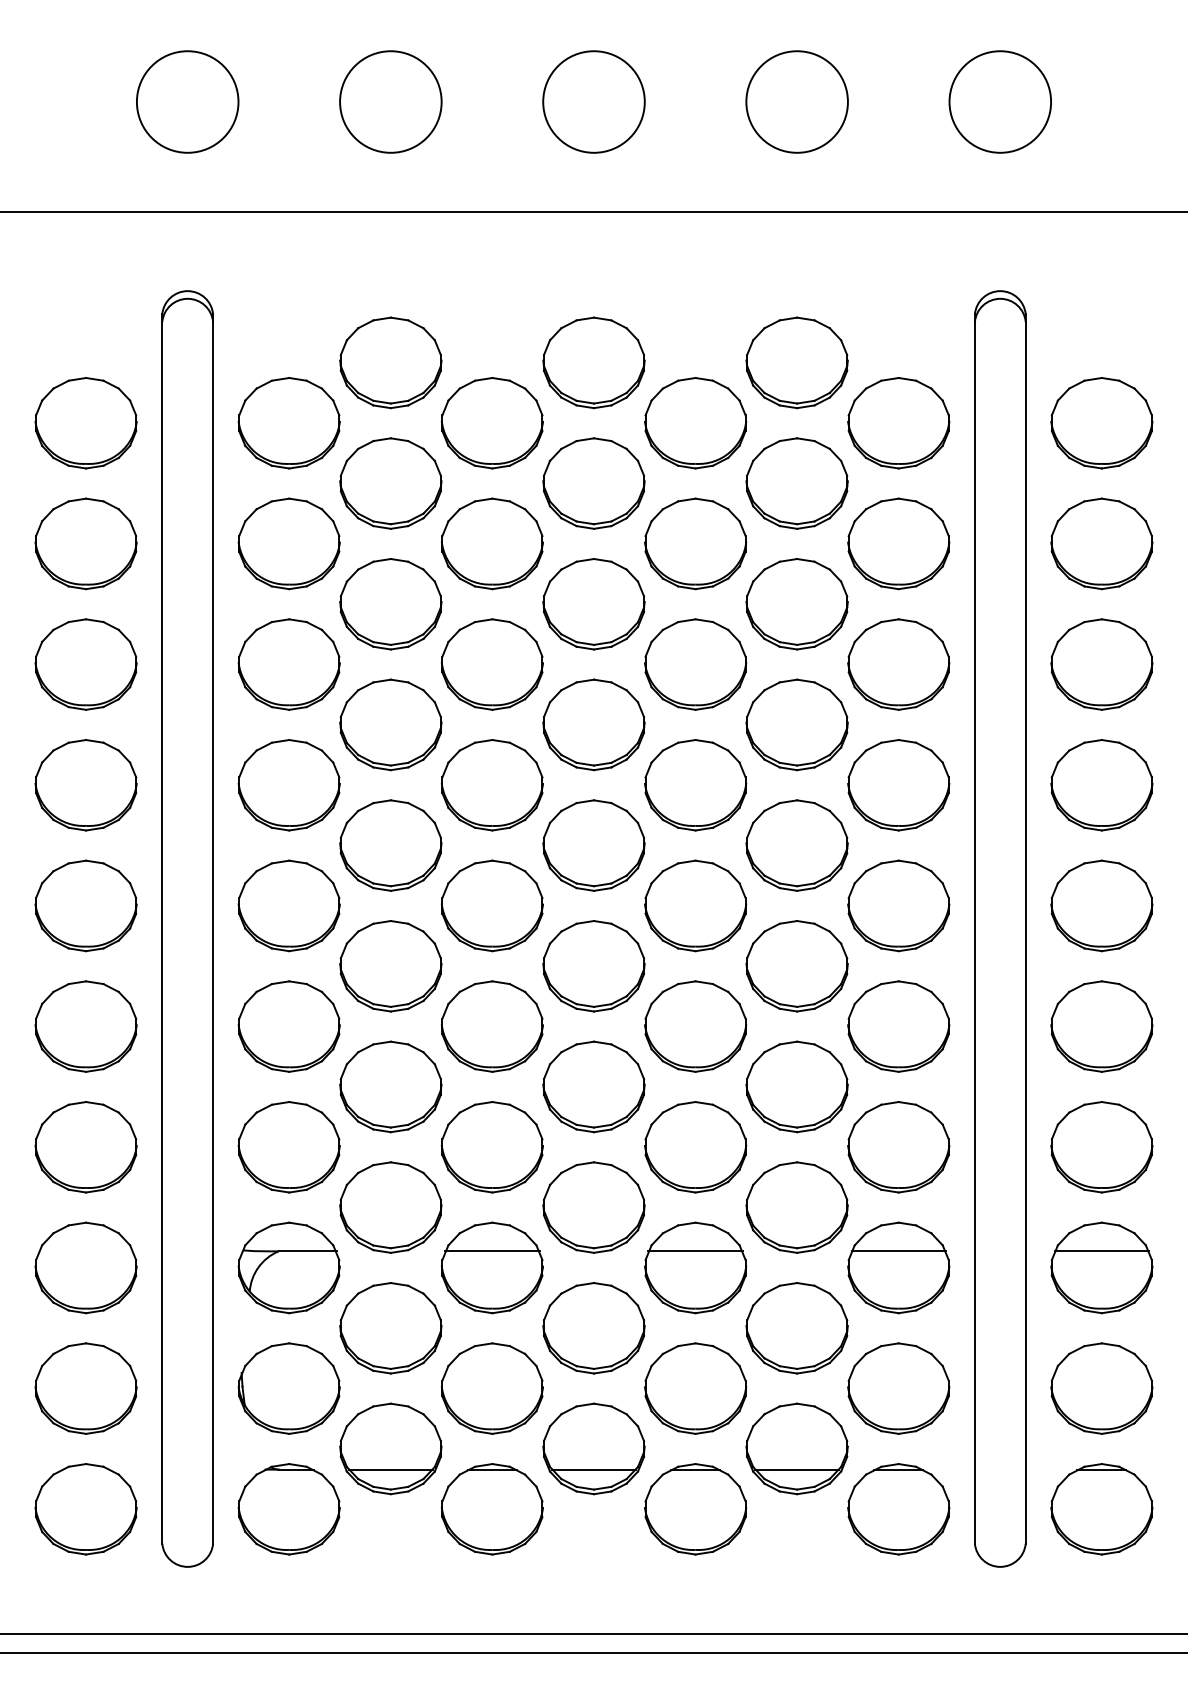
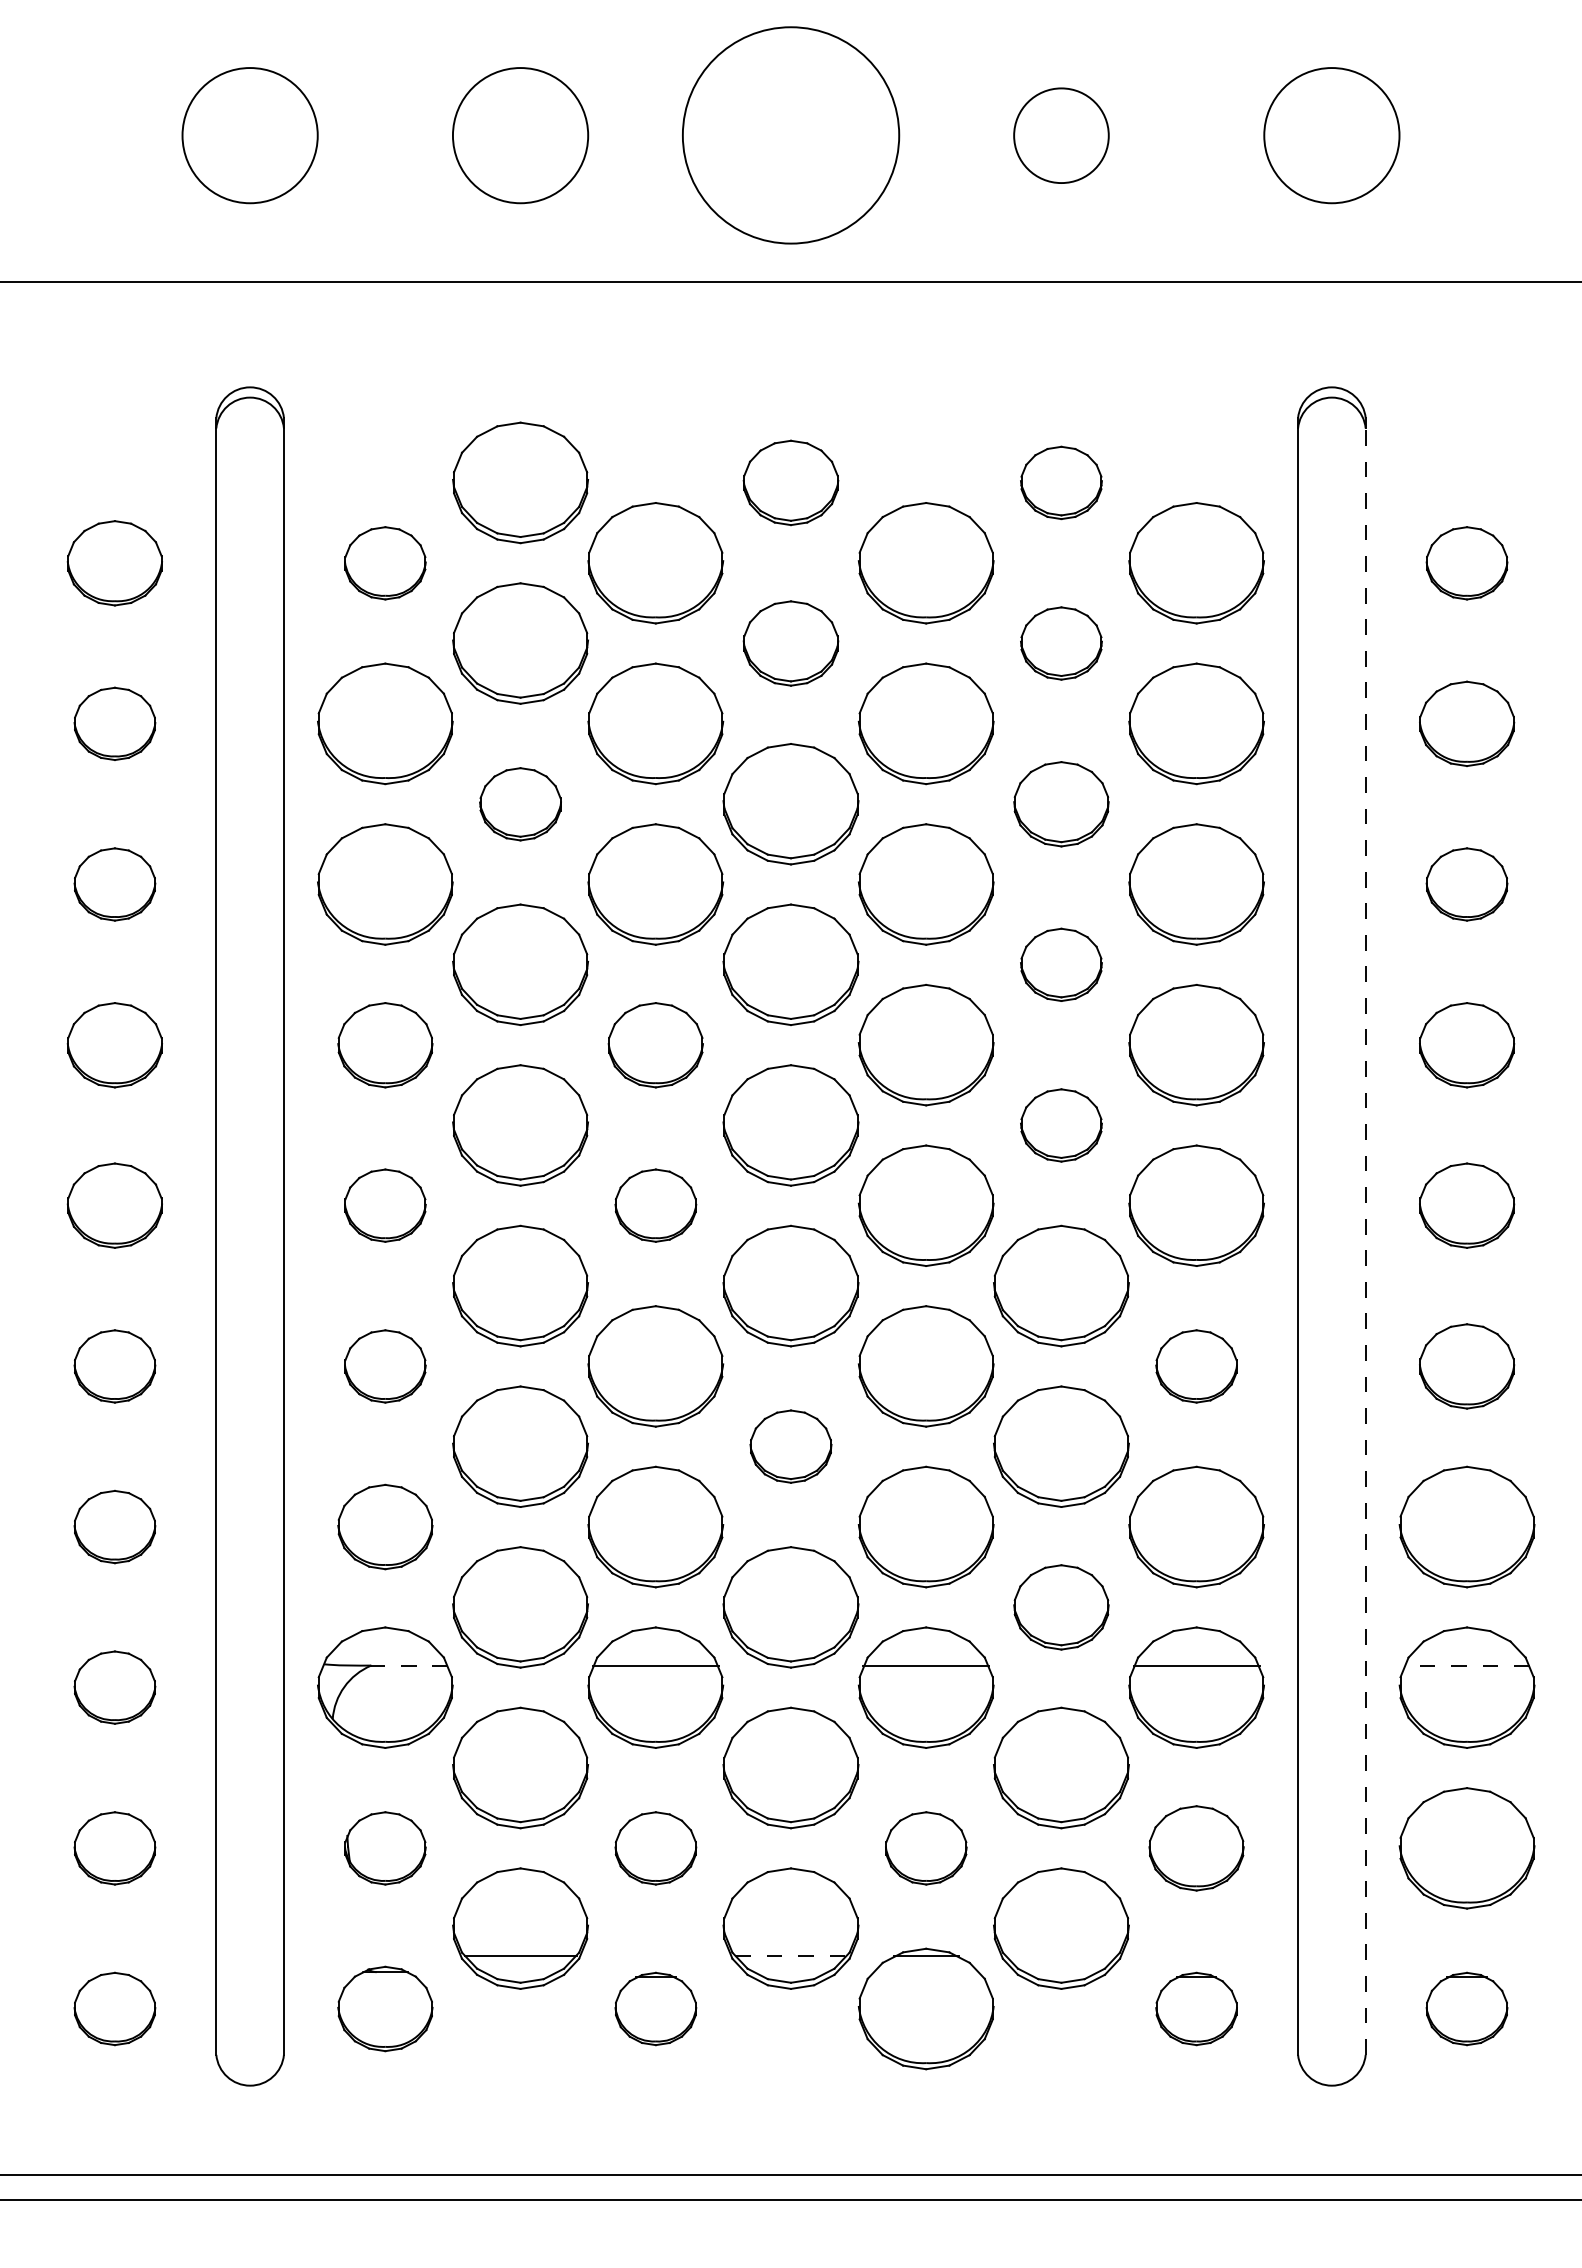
circle: (593, 101) -> (790, 135), size x1.6
circle: (797, 101) -> (1061, 135), size x0.7
part: (593, 362) -> (790, 482), size x0.7
part: (797, 362) -> (1061, 482), size x0.6
part: (85, 423) -> (114, 563), size x0.7
part: (289, 423) -> (385, 563), size x0.6
part: (1101, 423) -> (1466, 563), size x0.6
part: (593, 483) -> (790, 643), size x0.7
part: (797, 483) -> (1061, 643), size x0.6
part: (85, 543) -> (114, 723), size x0.6
part: (1101, 543) -> (1466, 723), size x0.7
part: (390, 604) -> (520, 804), size x0.6
part: (797, 604) -> (1061, 804), size x0.7
part: (85, 664) -> (114, 884), size x0.6
part: (1101, 664) -> (1466, 884), size x0.6
part: (797, 724) -> (1061, 964), size x0.6
part: (85, 785) -> (114, 1045), size x0.7
part: (289, 785) -> (385, 1045), size x0.7
part: (492, 785) -> (655, 1045), size x0.7
part: (1101, 785) -> (1466, 1045), size x0.7
part: (797, 845) -> (1061, 1125), size x0.6
part: (85, 905) -> (114, 1205), size x0.7
part: (289, 905) -> (385, 1205), size x0.6
part: (492, 905) -> (655, 1205), size x0.6
part: (1101, 905) -> (1466, 1205), size x0.7
line: (1025, 932) -> (1365, 1241), solid -> dashed
part: (85, 1026) -> (114, 1366), size x0.6
part: (289, 1026) -> (385, 1366), size x0.6
part: (898, 1026) -> (1196, 1366), size x0.6
part: (1101, 1026) -> (1466, 1366), size x0.7
part: (593, 1086) -> (790, 1446), size x0.6
part: (85, 1146) -> (114, 1526), size x0.6
part: (289, 1146) -> (385, 1526), size x0.7
part: (797, 1207) -> (1061, 1607), size x0.7
line: (307, 1251) -> (409, 1665), solid -> dashed
line: (1102, 1251) -> (1467, 1665), solid -> dashed
part: (85, 1267) -> (114, 1687), size x0.6
part: (85, 1388) -> (114, 1848), size x0.6
part: (289, 1388) -> (385, 1848), size x0.6
part: (492, 1388) -> (655, 1848), size x0.6
part: (695, 1388) -> (926, 1848), size x0.6
part: (898, 1388) -> (1196, 1848), size x0.7
line: (594, 1469) -> (791, 1956), solid -> dashed
line: (797, 1469) -> (1061, 1956), removed
part: (85, 1508) -> (114, 2008), size x0.6
part: (289, 1508) -> (385, 2008), size x0.7
part: (492, 1508) -> (655, 2008), size x0.6
part: (898, 1508) -> (1196, 2008), size x0.6
part: (1101, 1508) -> (1466, 2008), size x0.6

